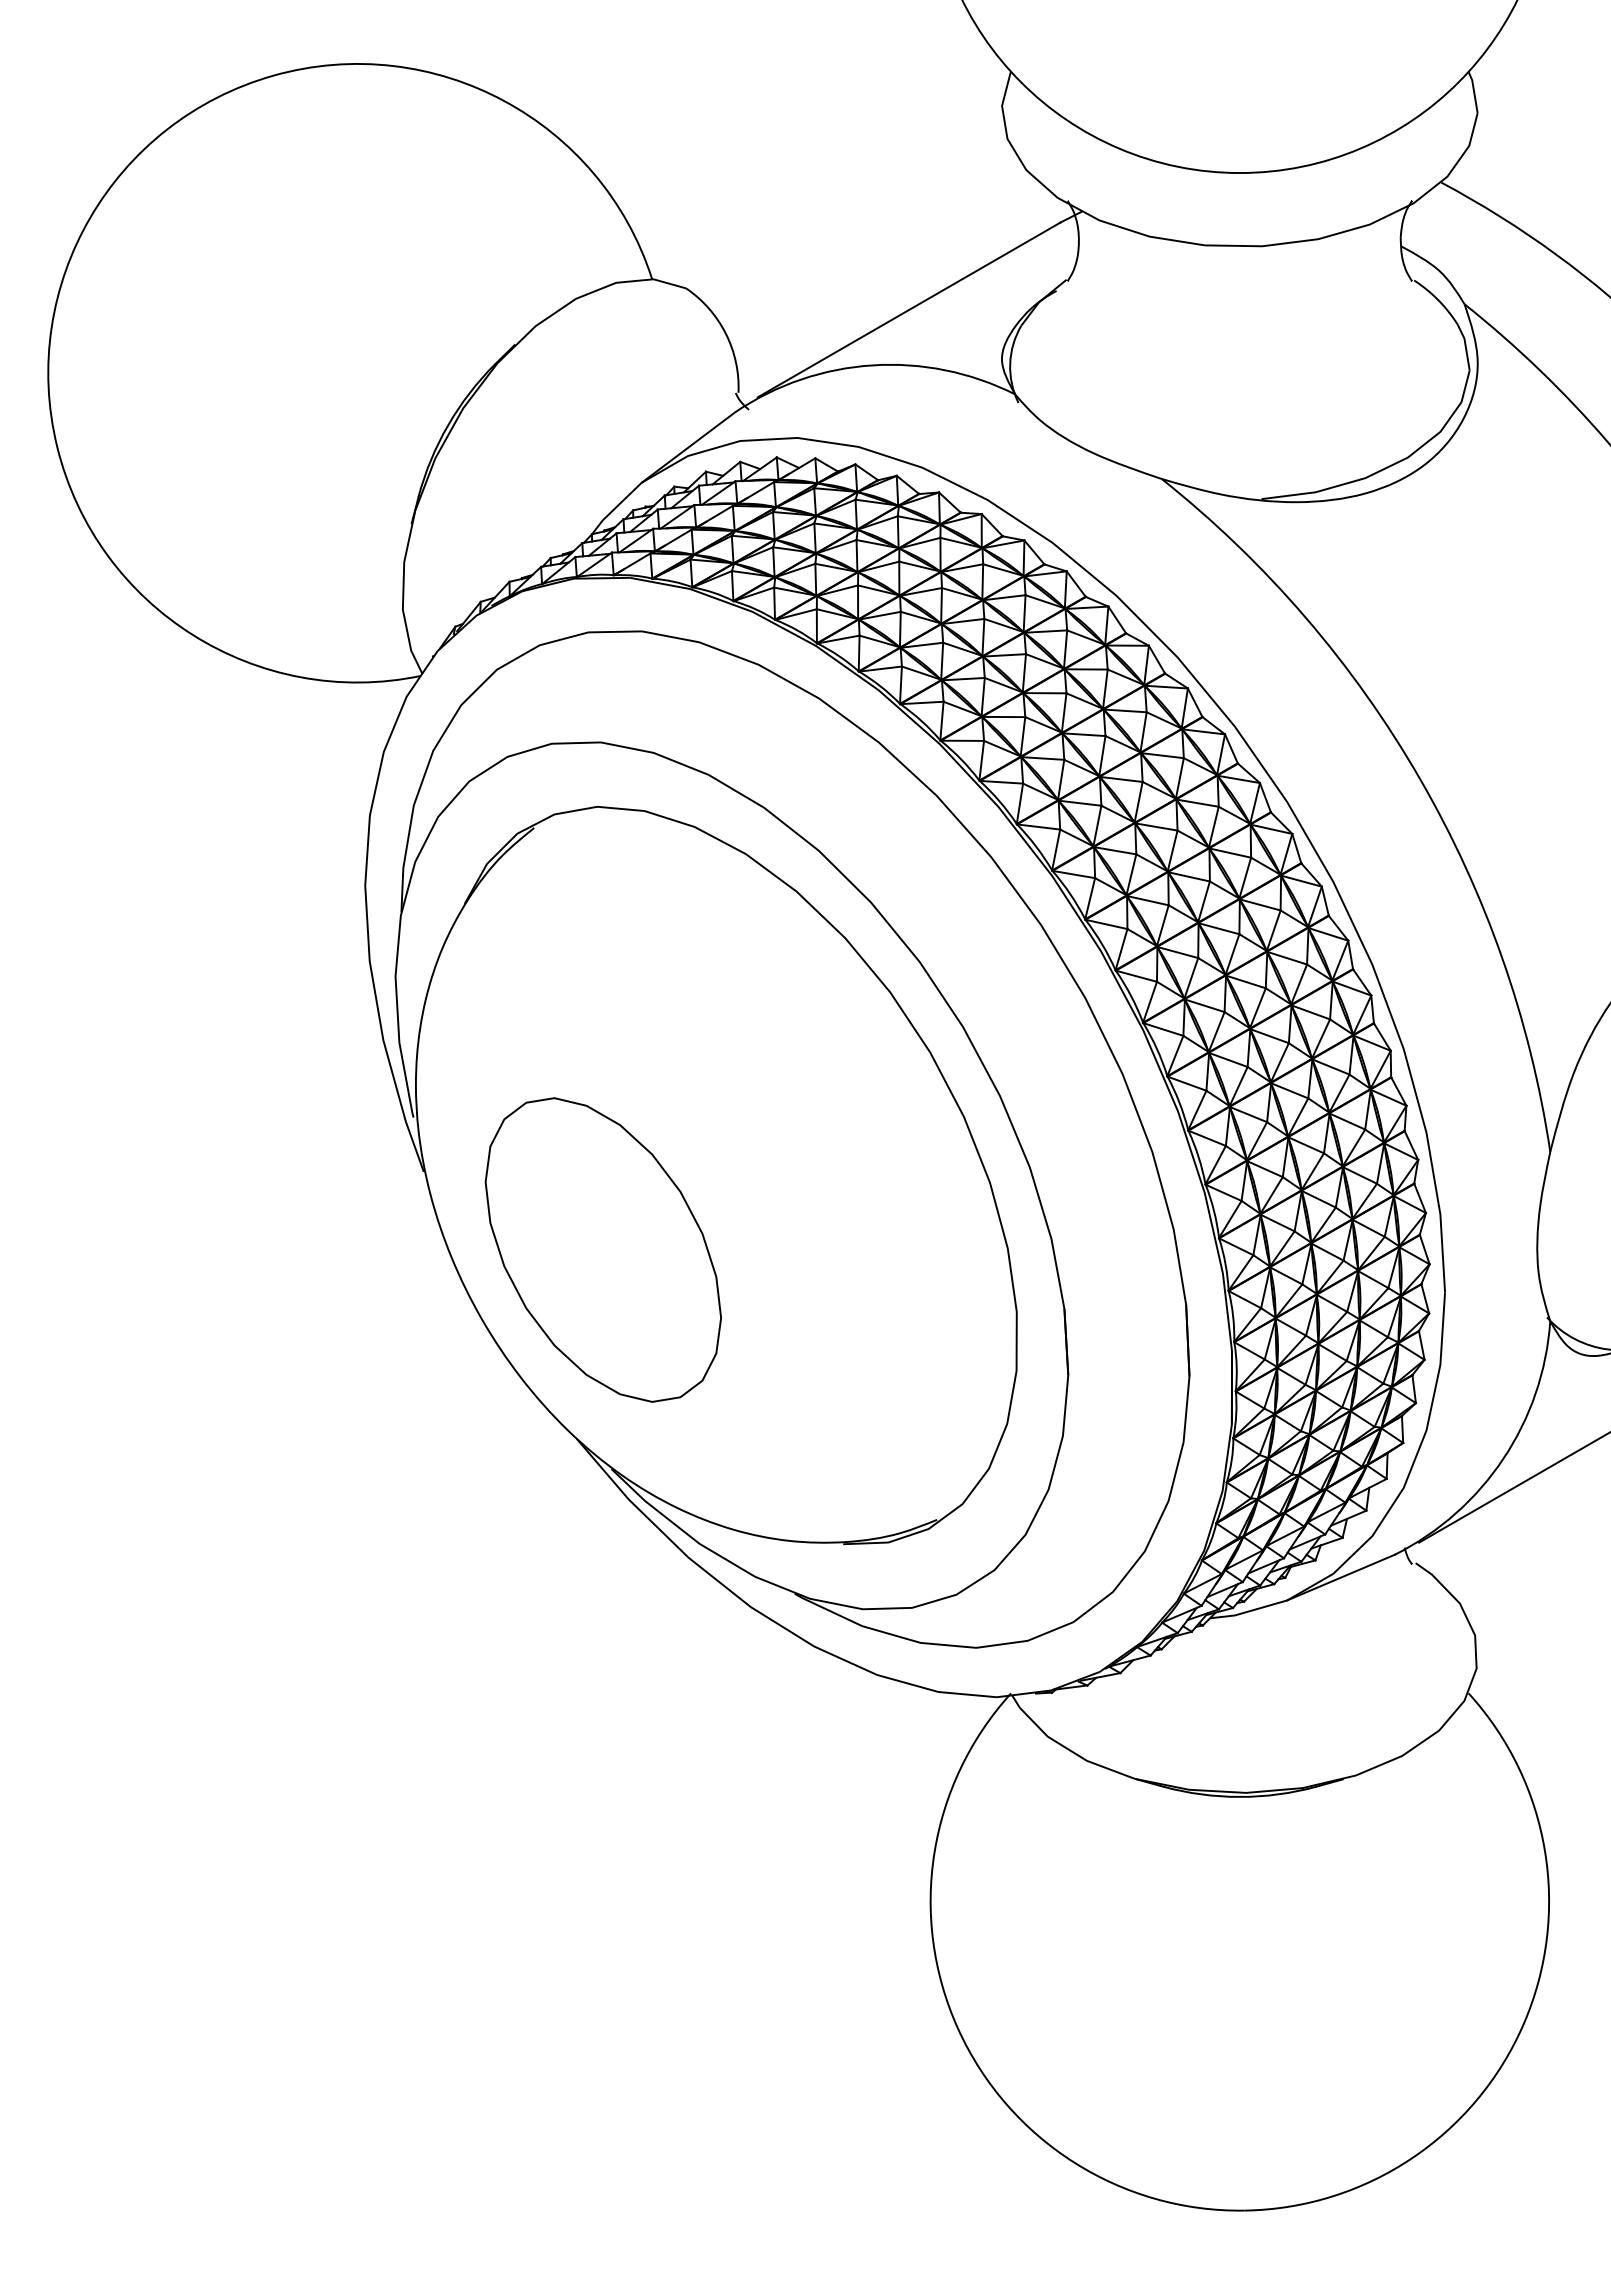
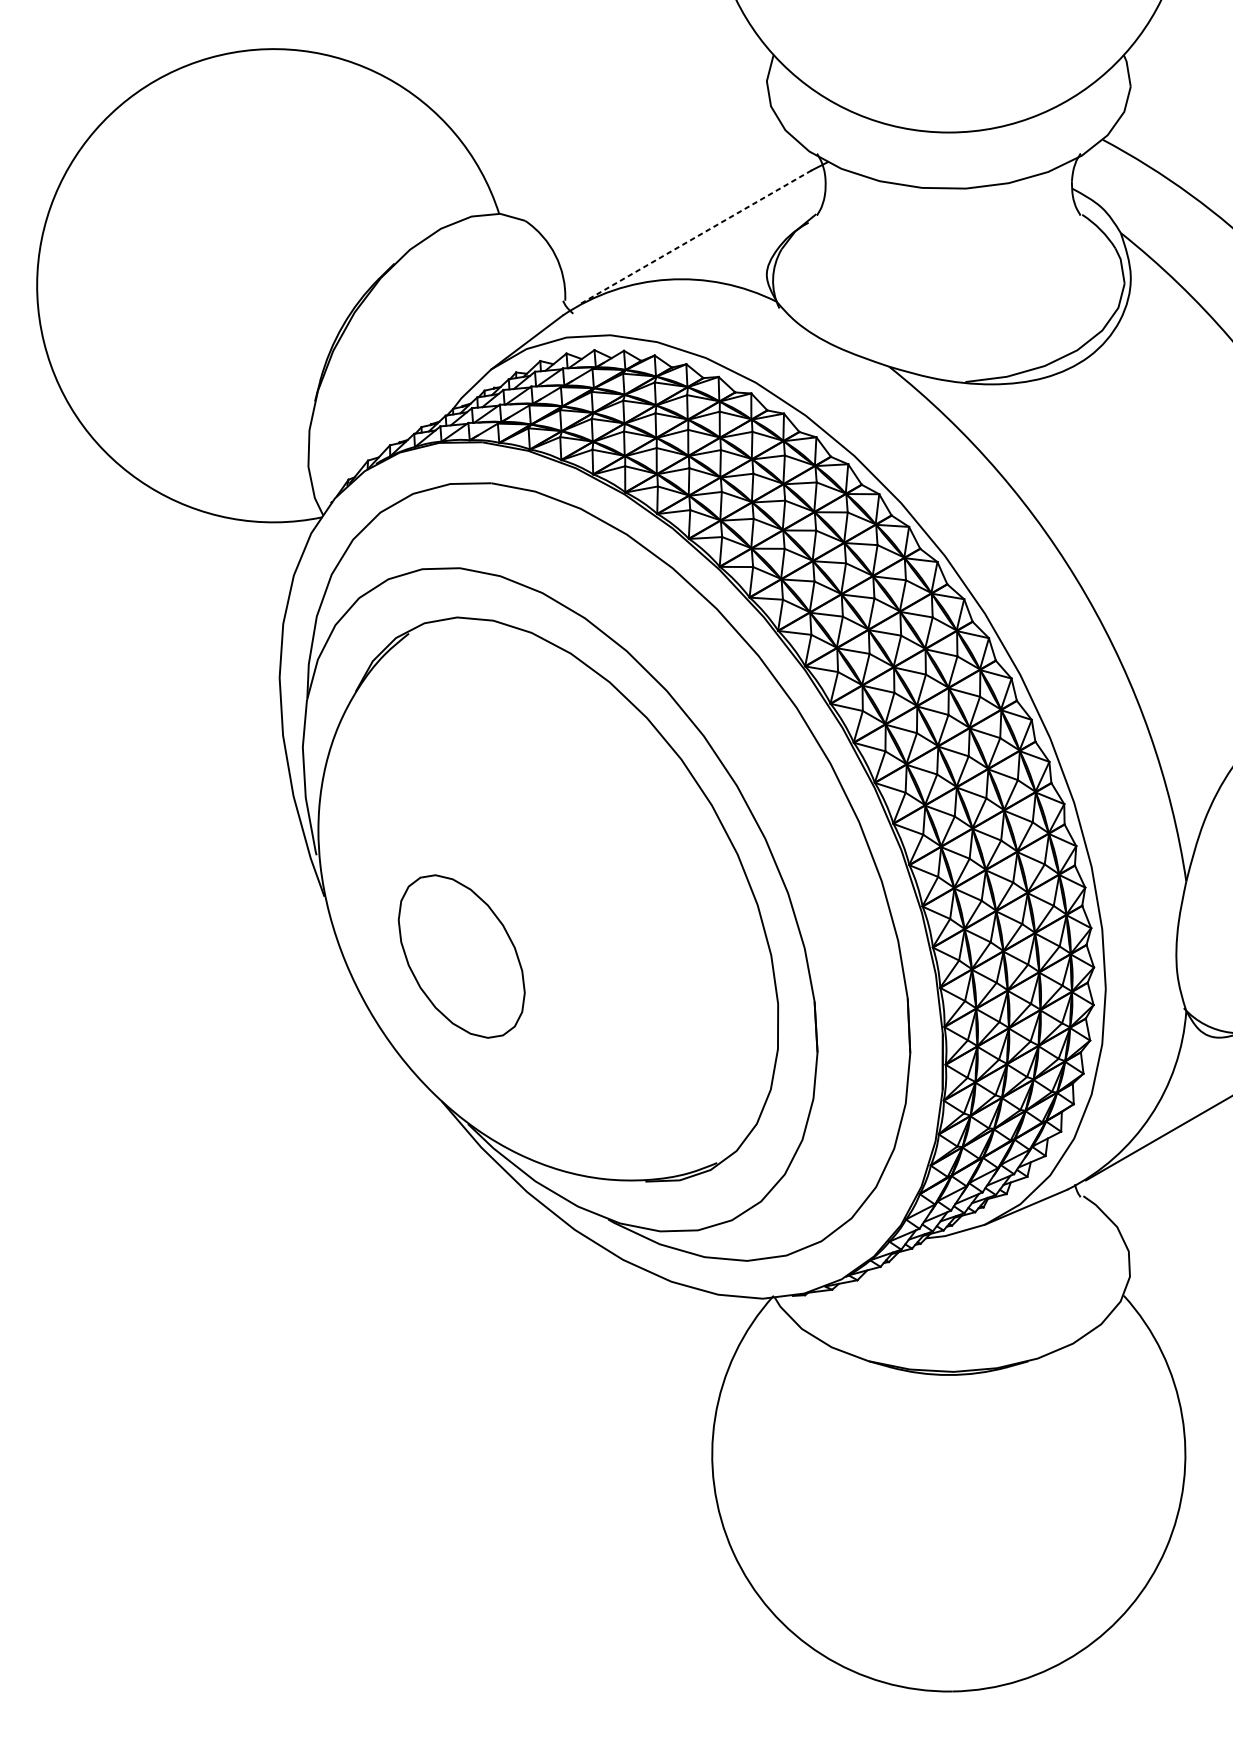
line: (909, 309) -> (696, 236), solid -> dashed
part: (602, 1249) -> (461, 956), size x0.7

